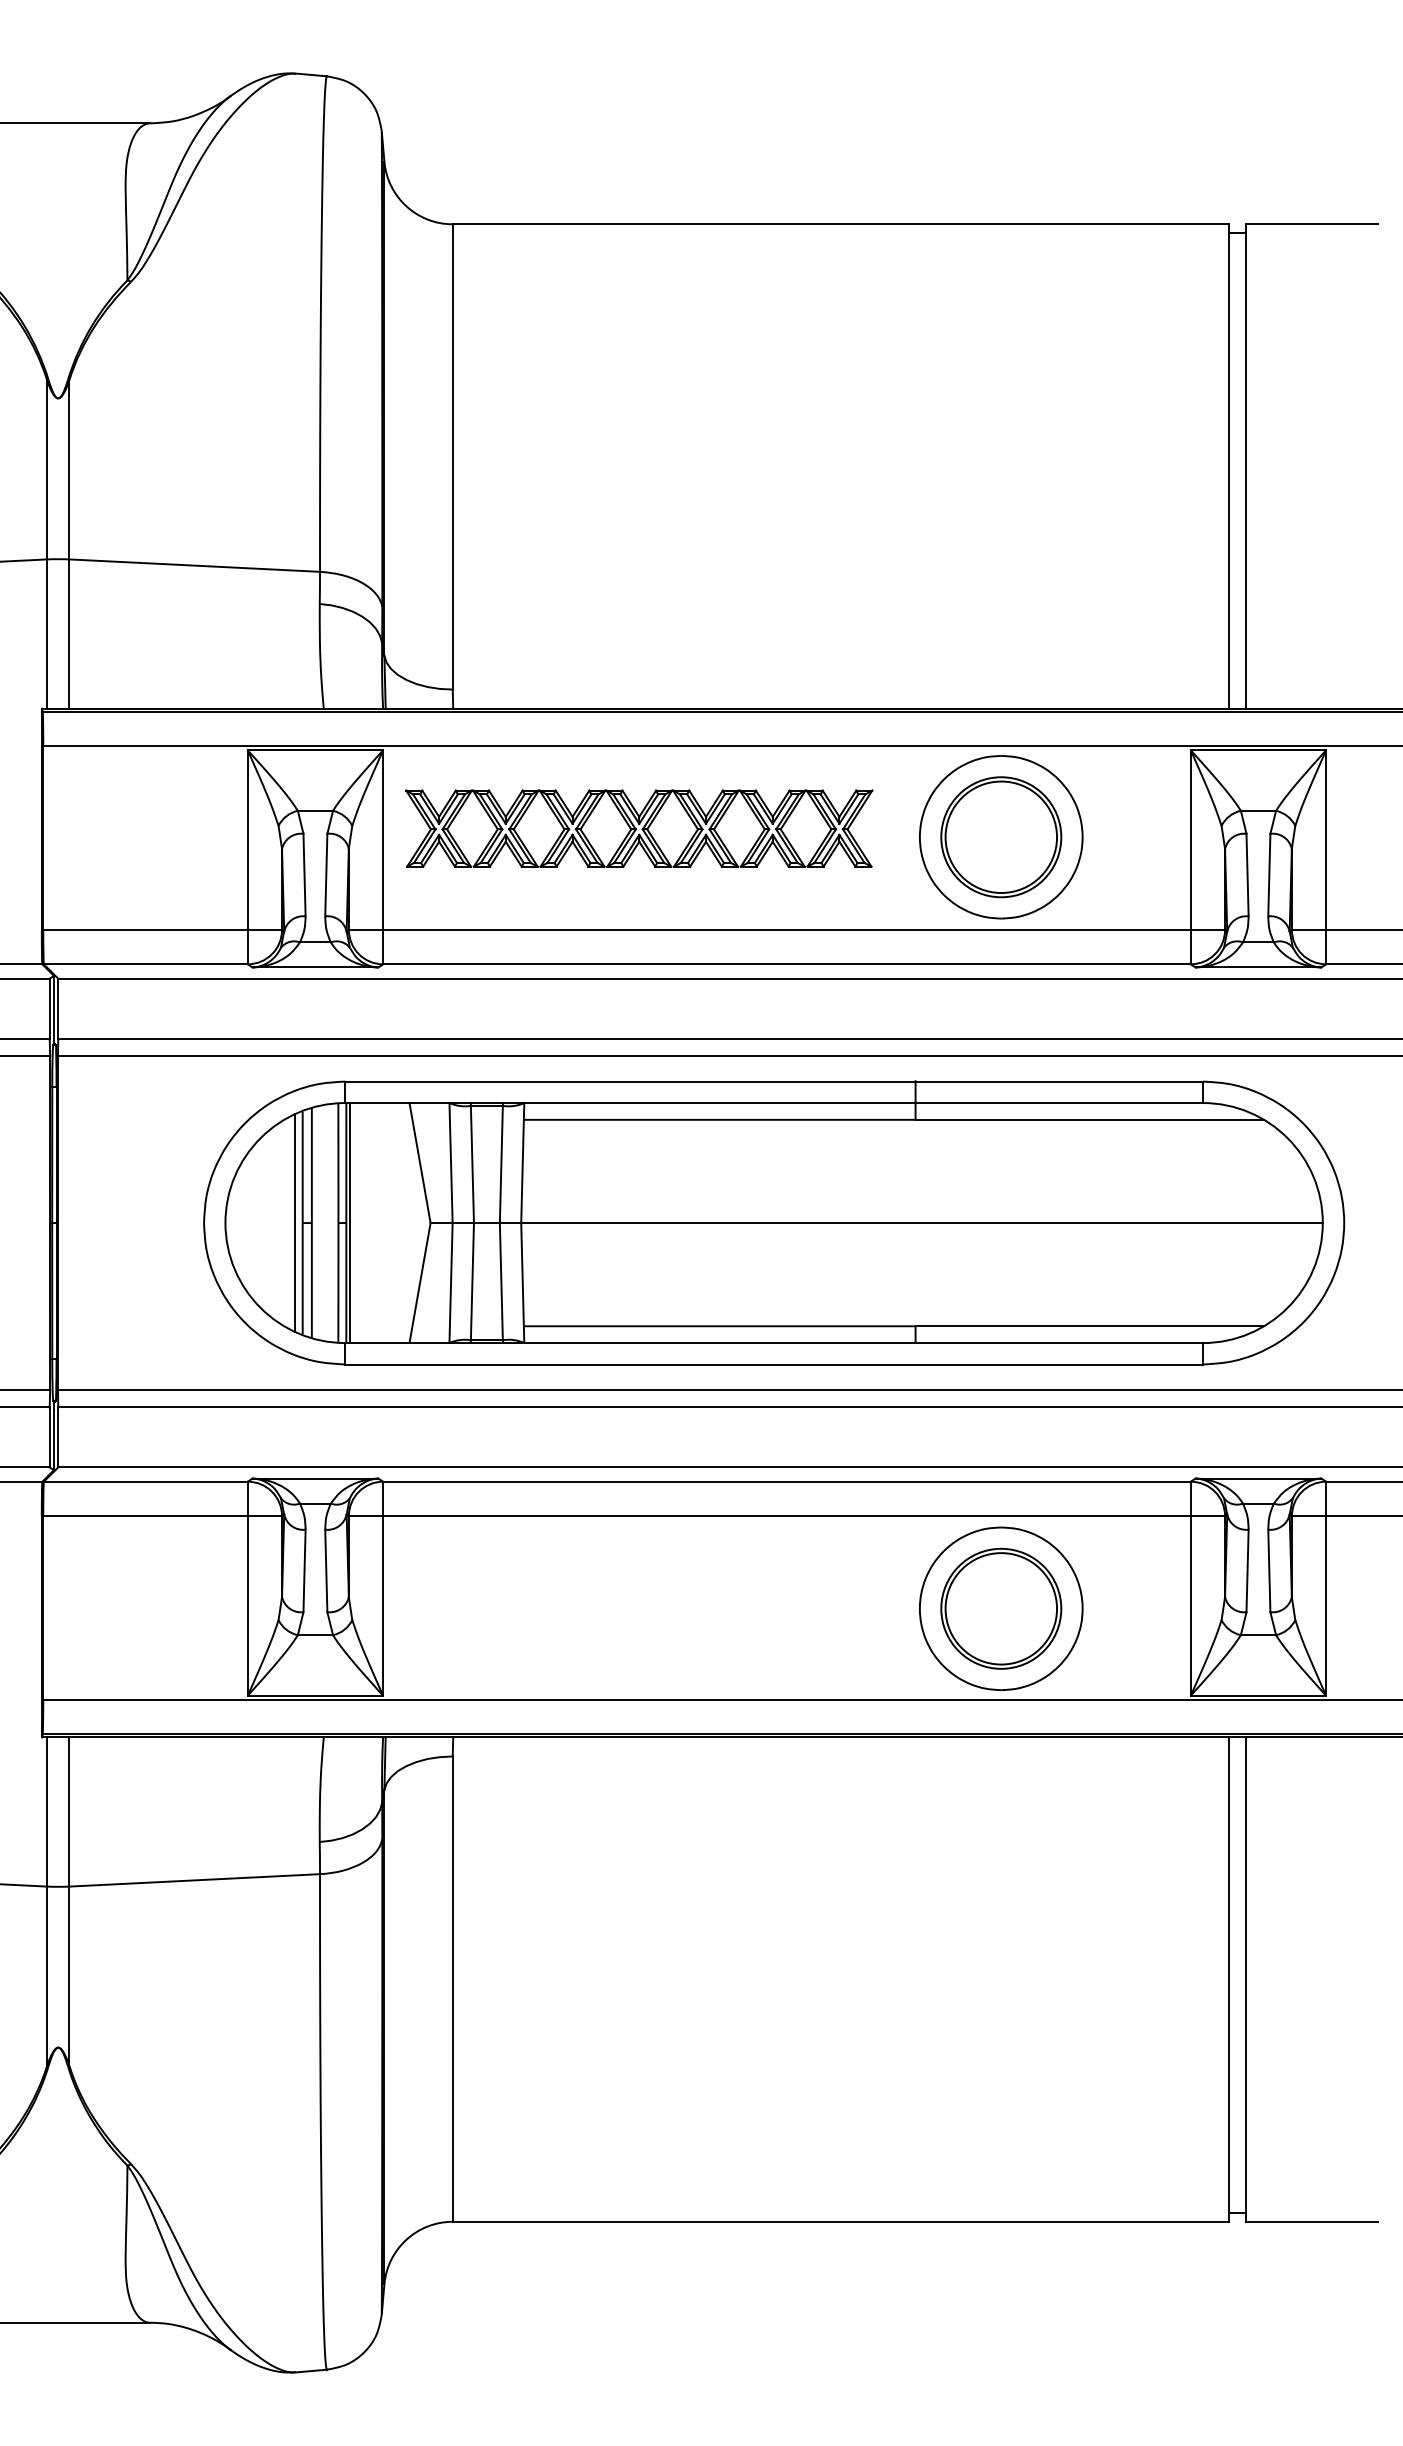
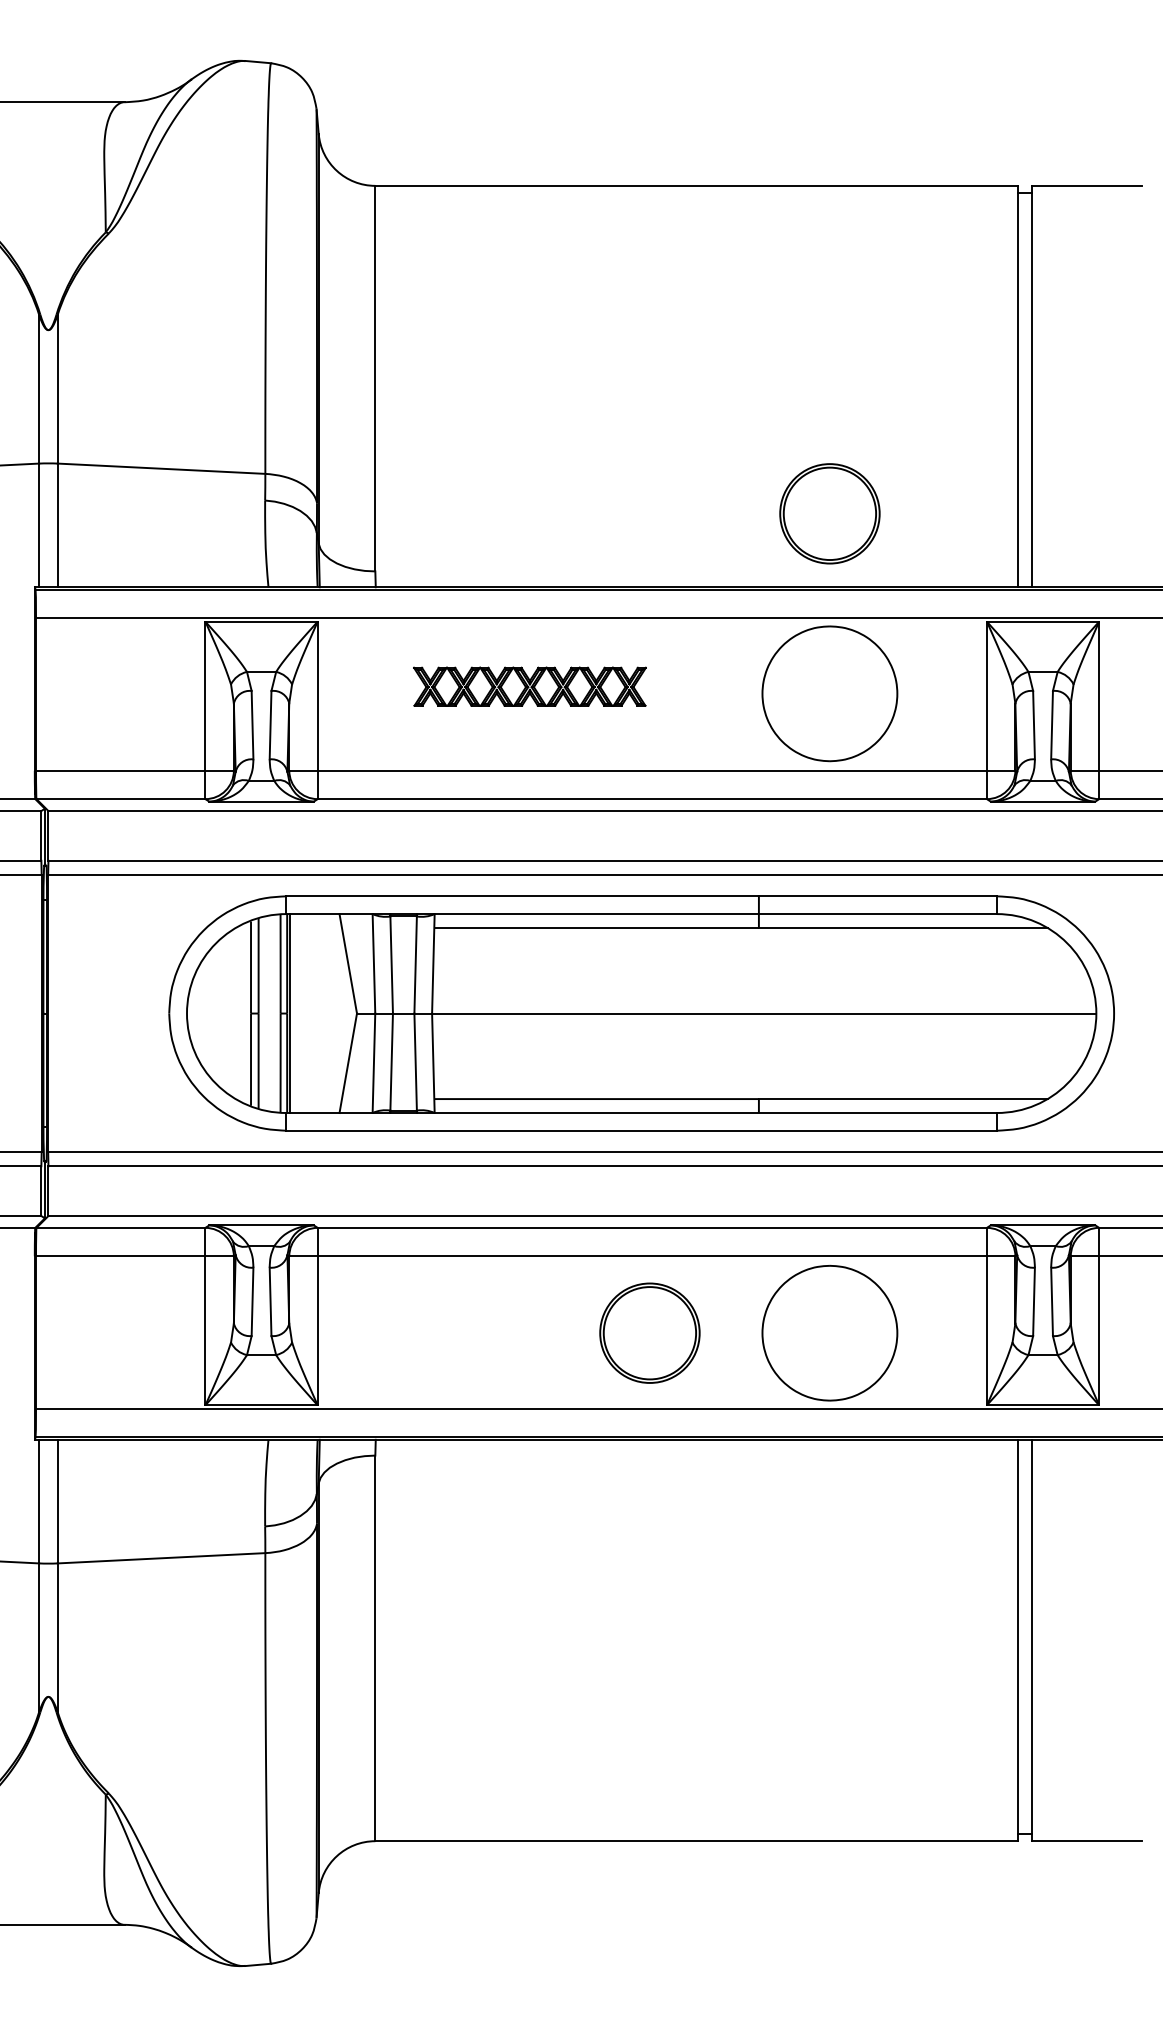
part: (638, 828) -> (529, 686), size x0.6
part: (1000, 836) -> (829, 513), moved
line: (294, 1223) -> (244, 1013), removed
part: (1000, 1607) -> (649, 1332), moved

